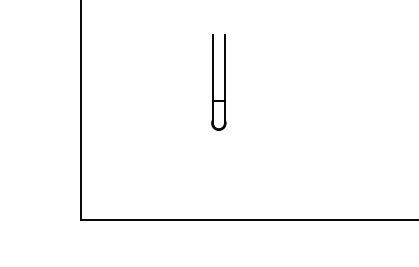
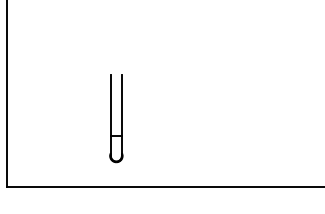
part: (218, 82) -> (116, 118), moved

